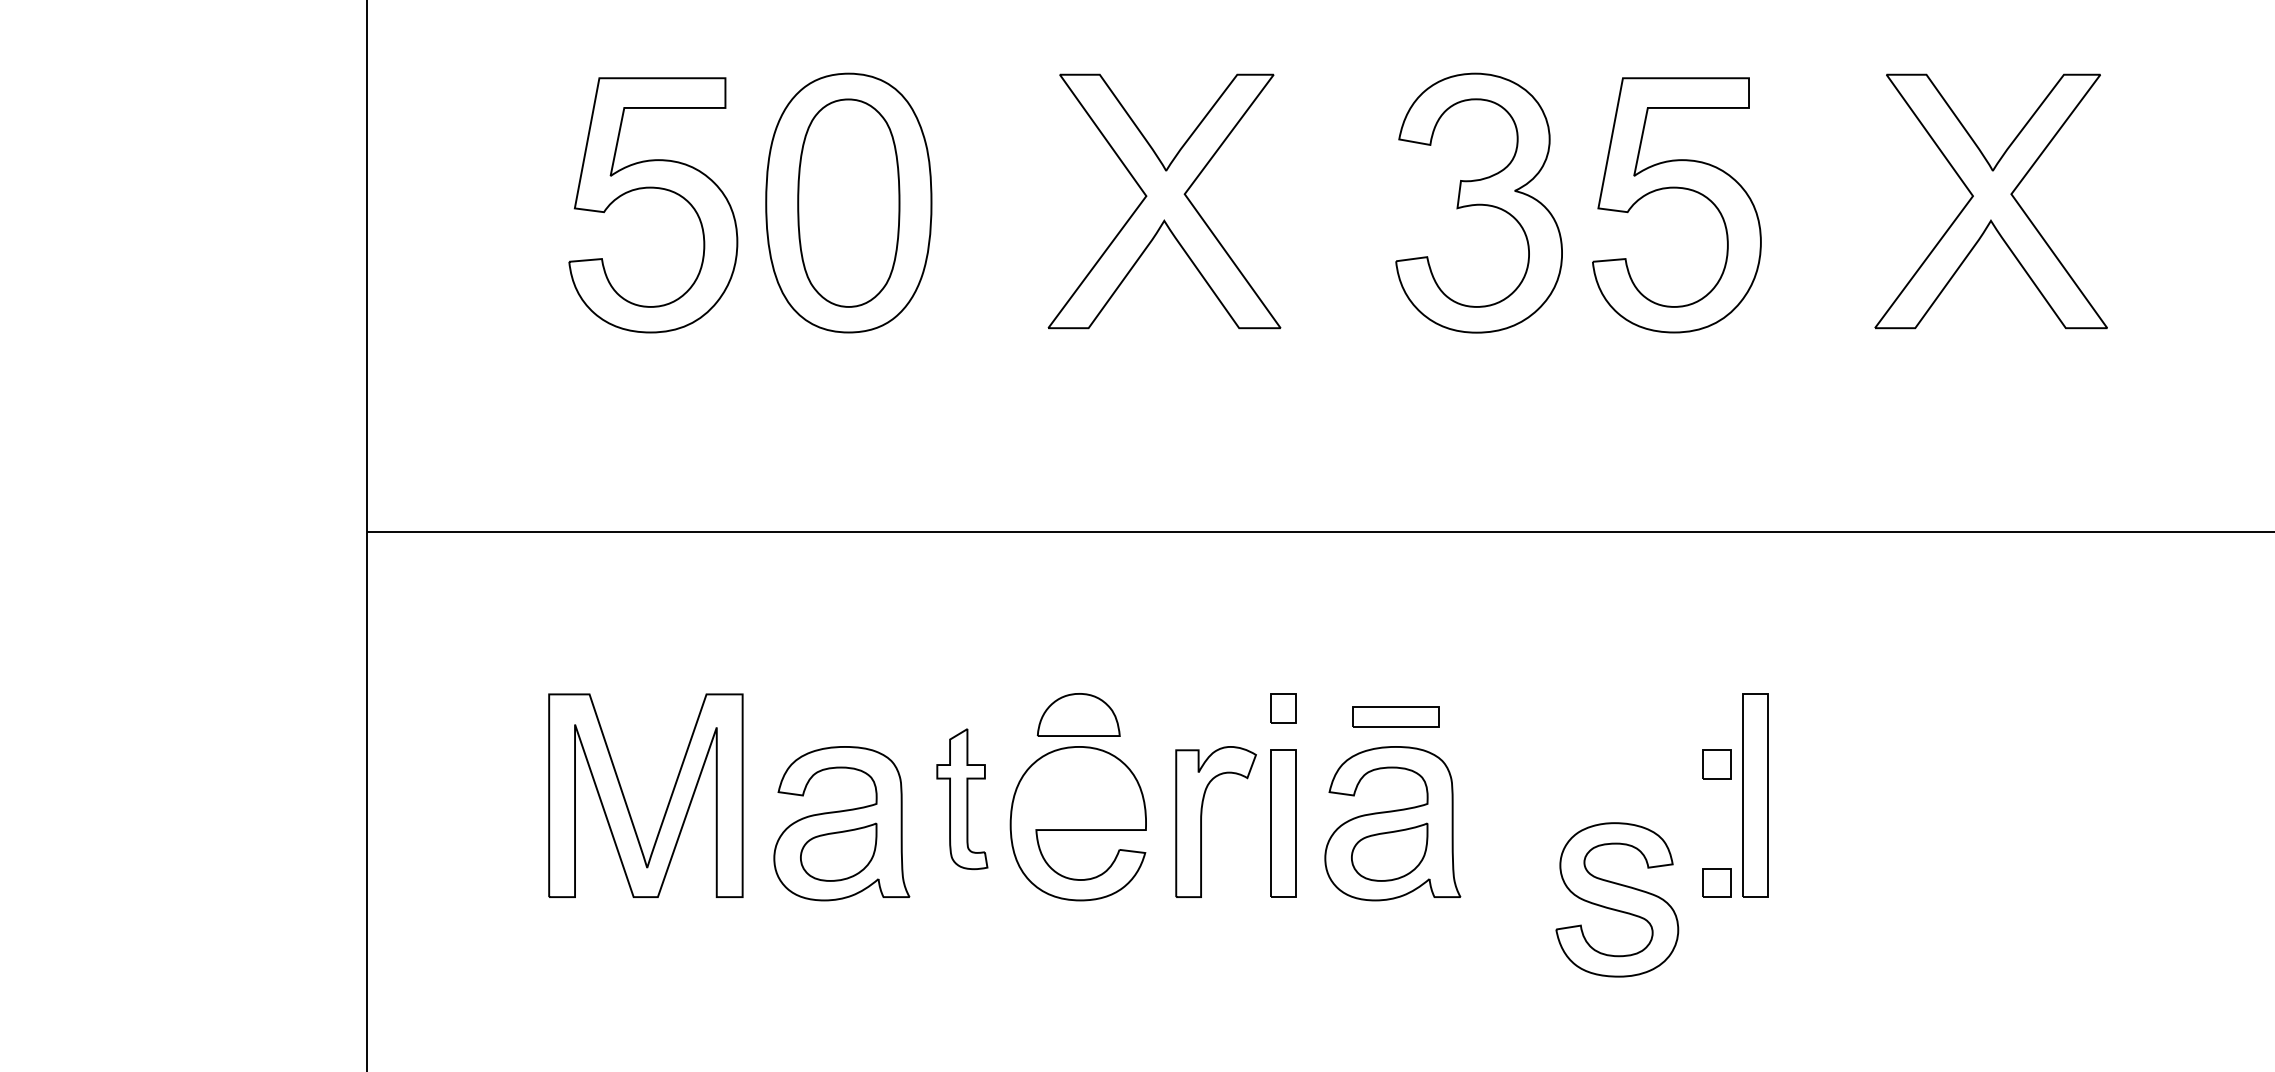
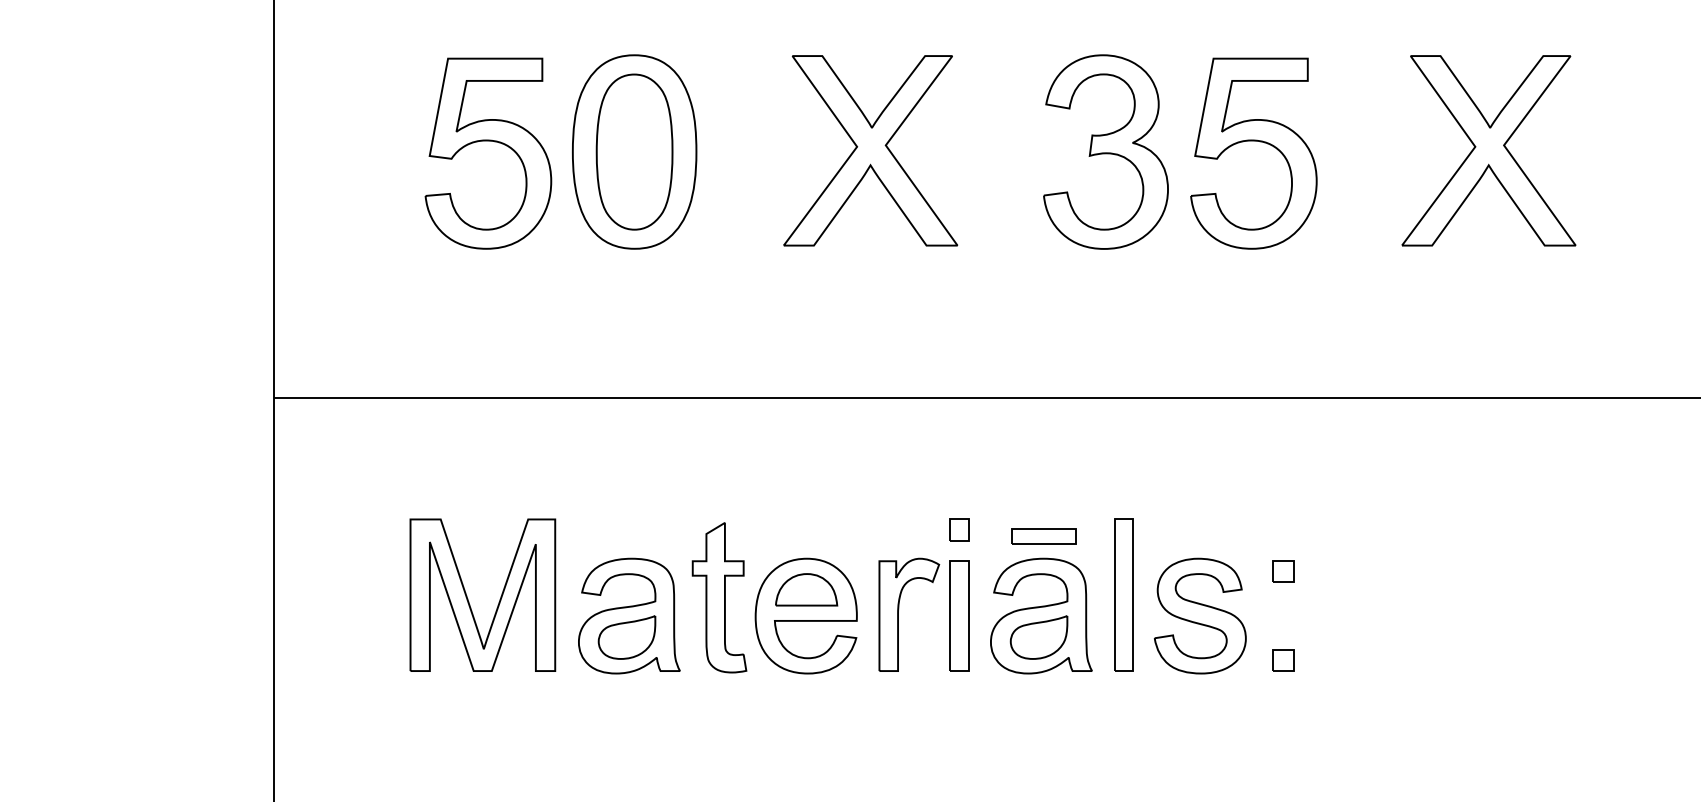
part: (1078, 714) -> (806, 589), moved
part: (1755, 794) -> (1123, 594), moved
part: (962, 798) -> (719, 597), size x1.43
part: (1617, 899) -> (1200, 615), moved

